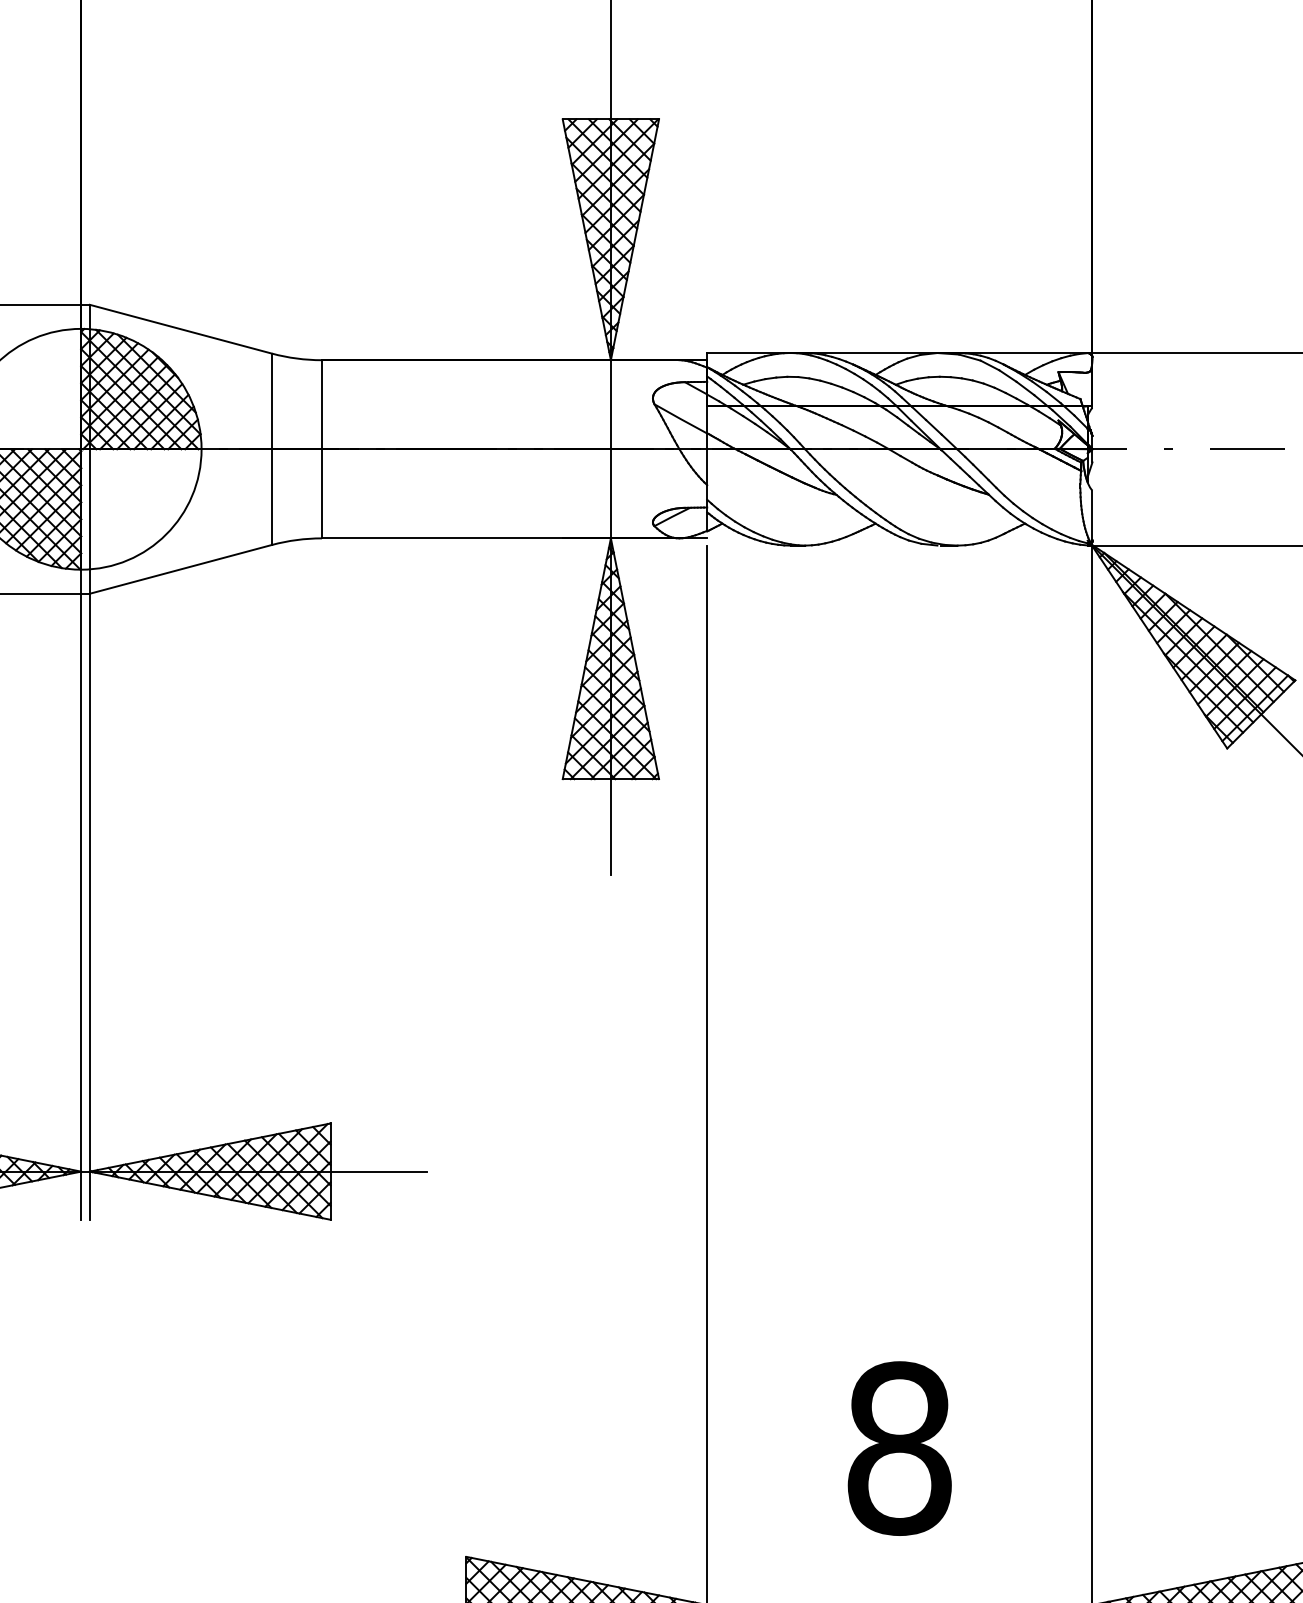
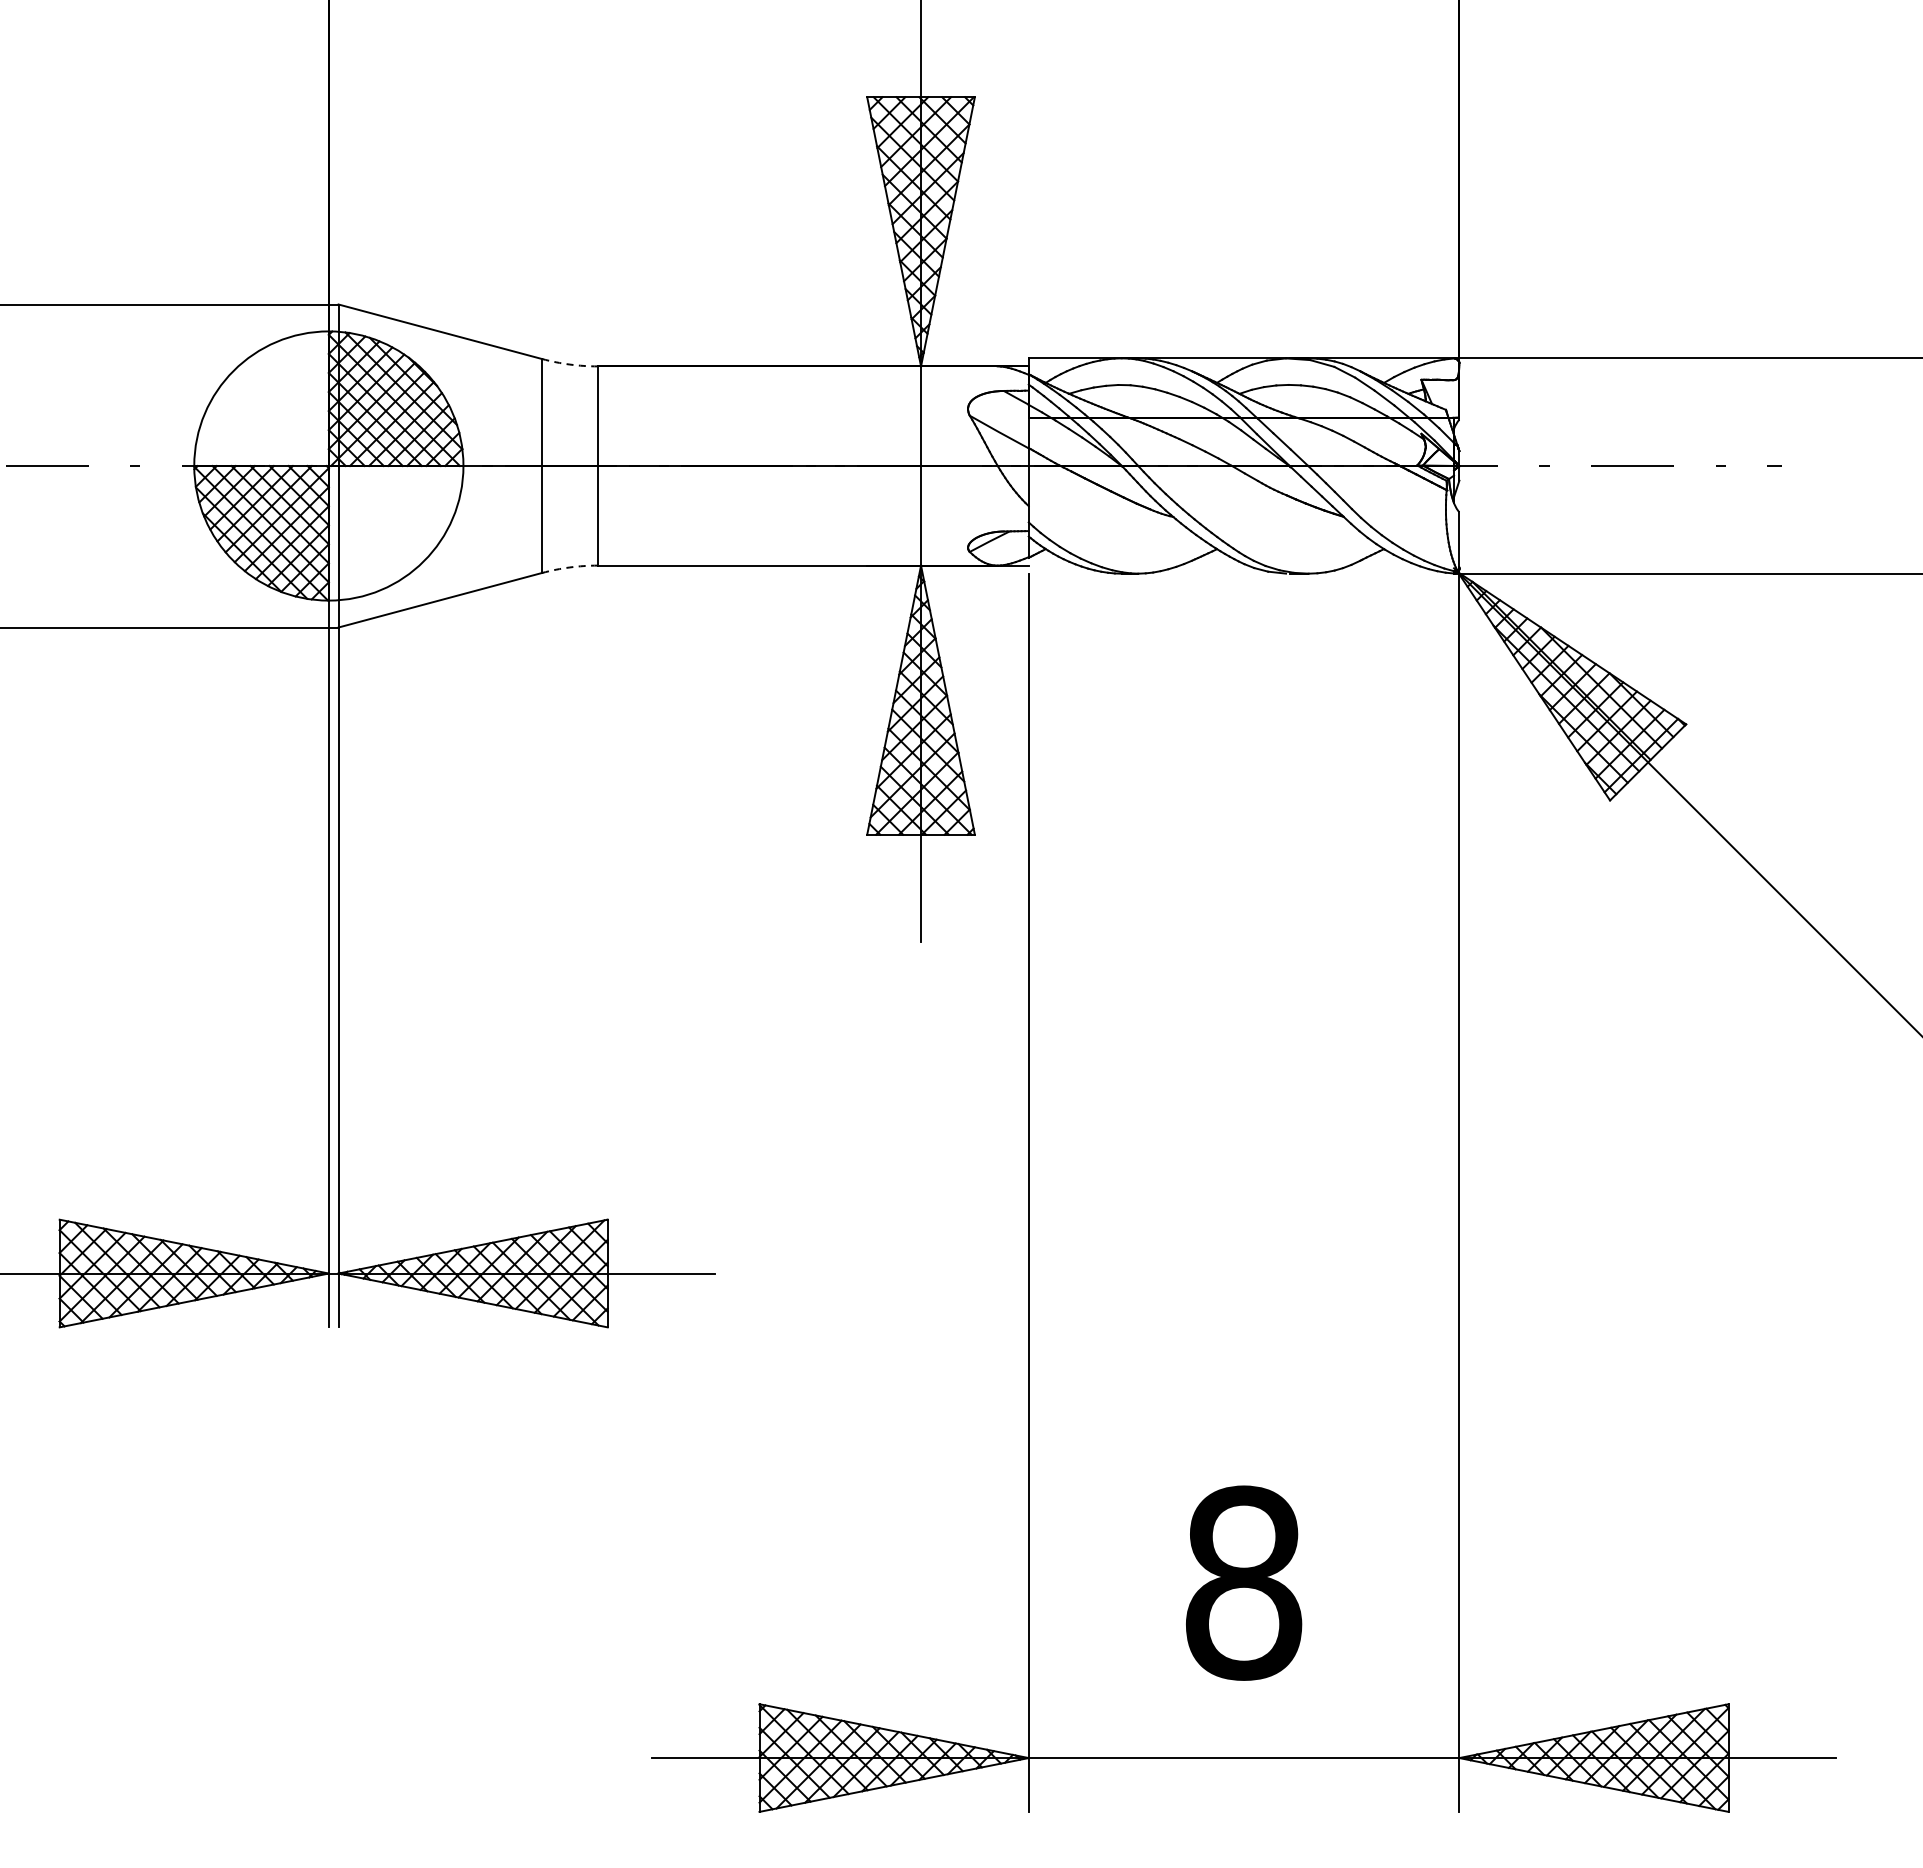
arc: (296, 358) -> (569, 364), solid -> dashed
arc: (296, 540) -> (569, 567), solid -> dashed

